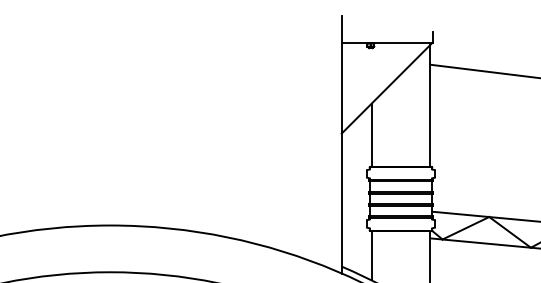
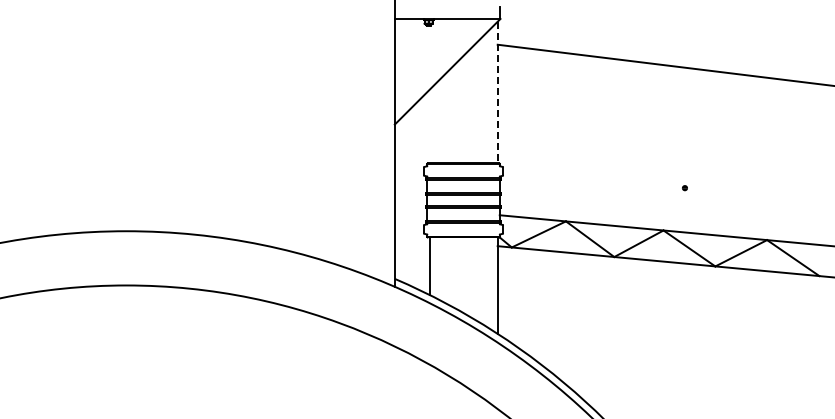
line: (430, 105) -> (497, 92), solid -> dashed
line: (371, 135) -> (429, 126), removed

